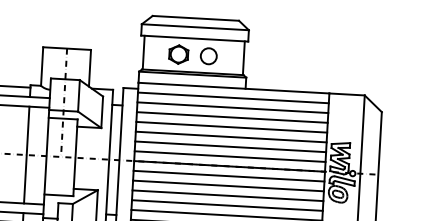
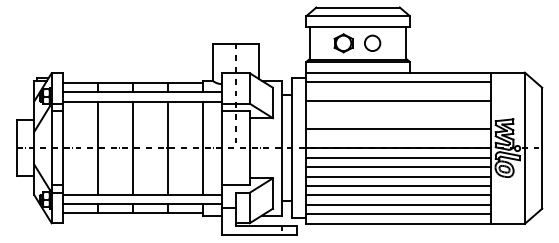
line: (232, 107) -> (398, 91), removed
line: (231, 127) -> (398, 110), removed
line: (231, 136) -> (398, 119), removed
line: (230, 156) -> (398, 138), removed

